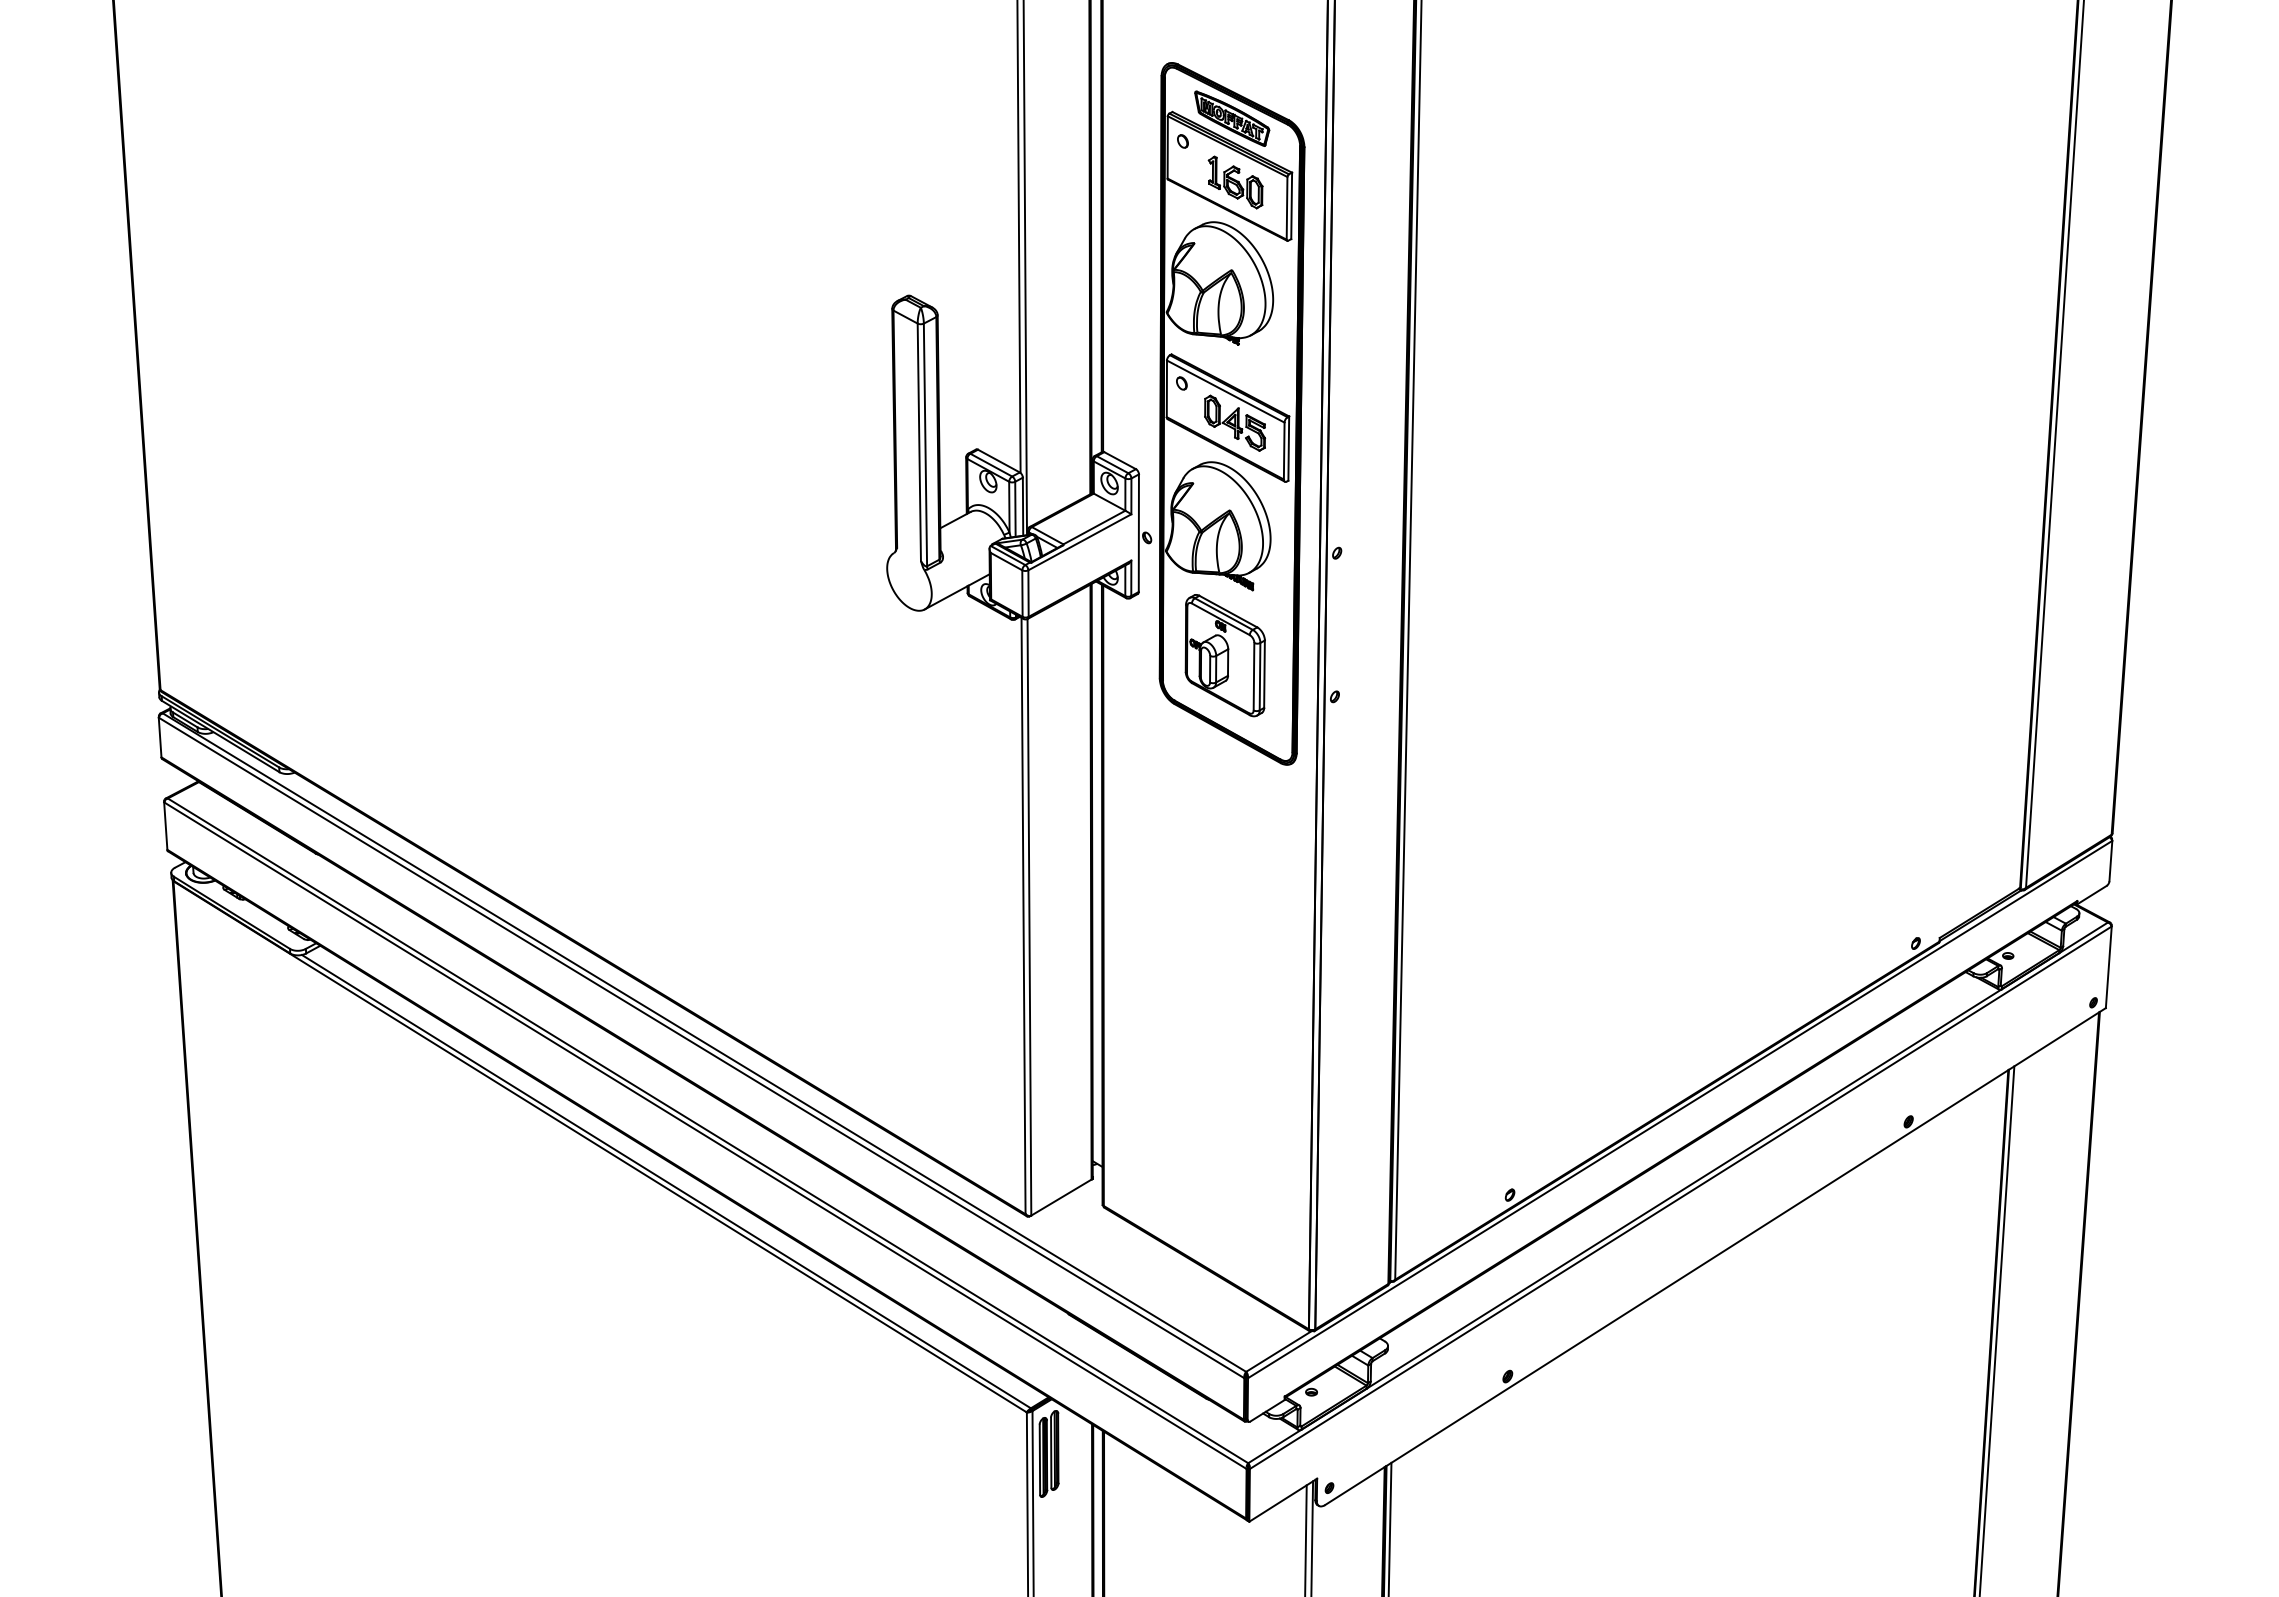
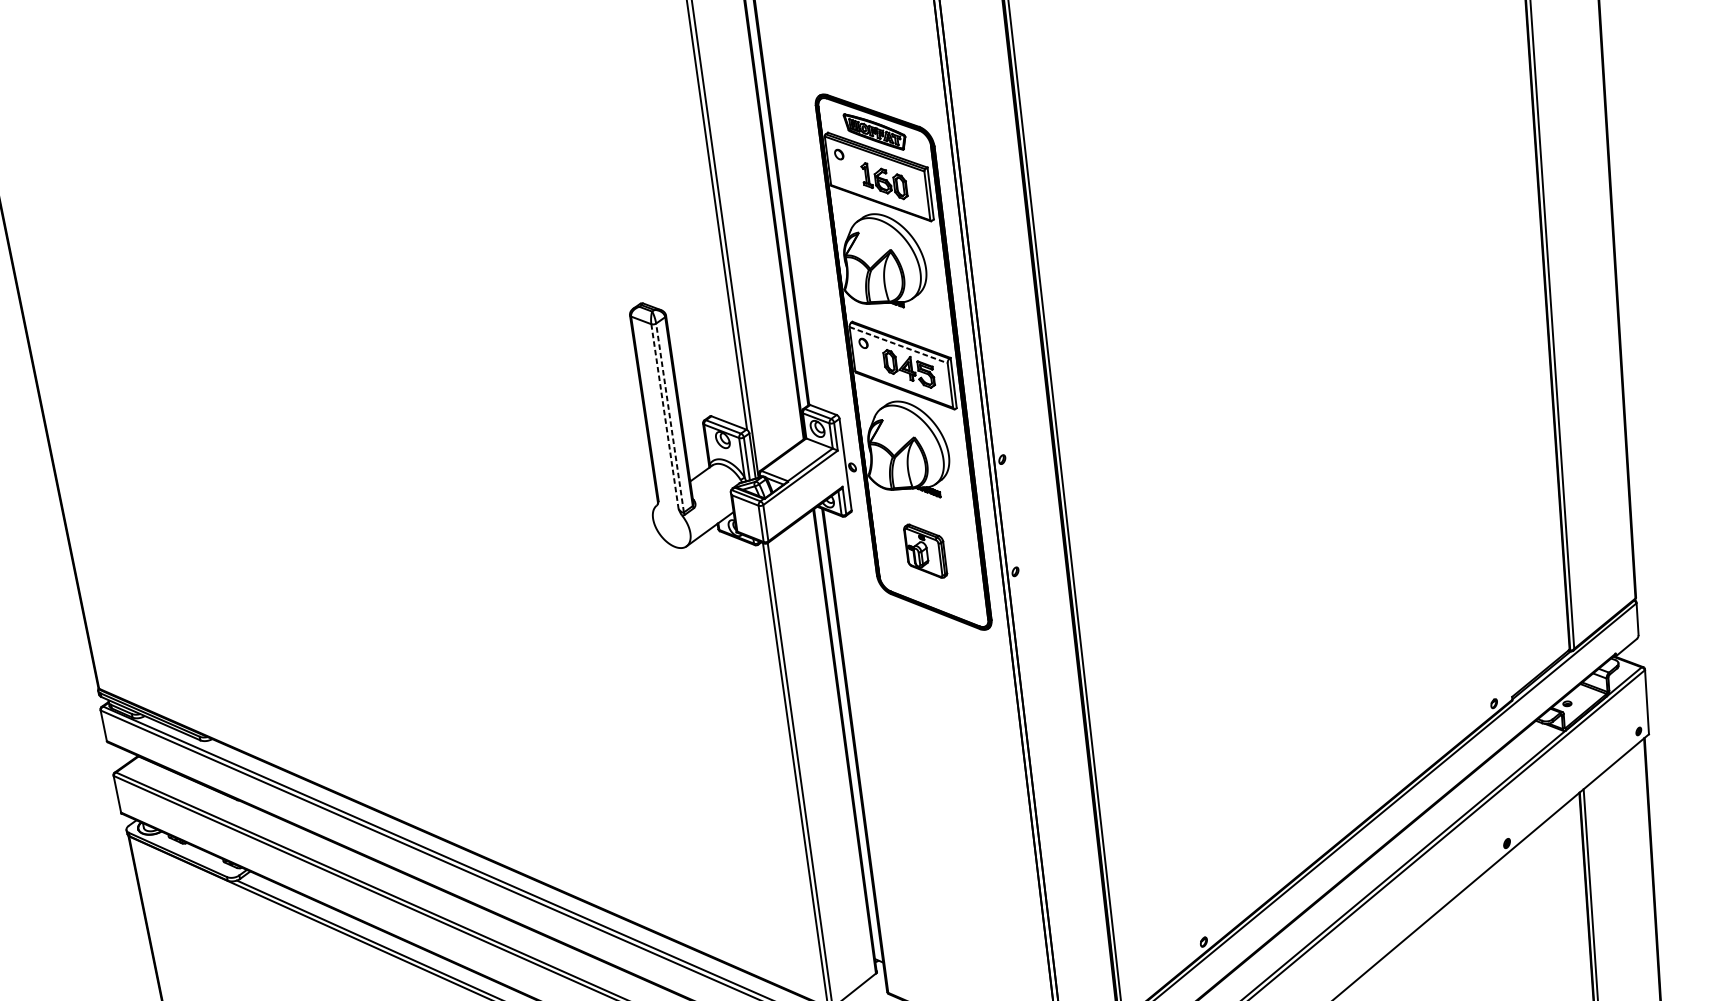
line: (1226, 391) -> (899, 345), solid -> dashed
line: (919, 442) -> (665, 416), solid -> dashed
line: (925, 444) -> (670, 417), solid -> dashed
part: (1224, 655) -> (925, 551), size x0.6

